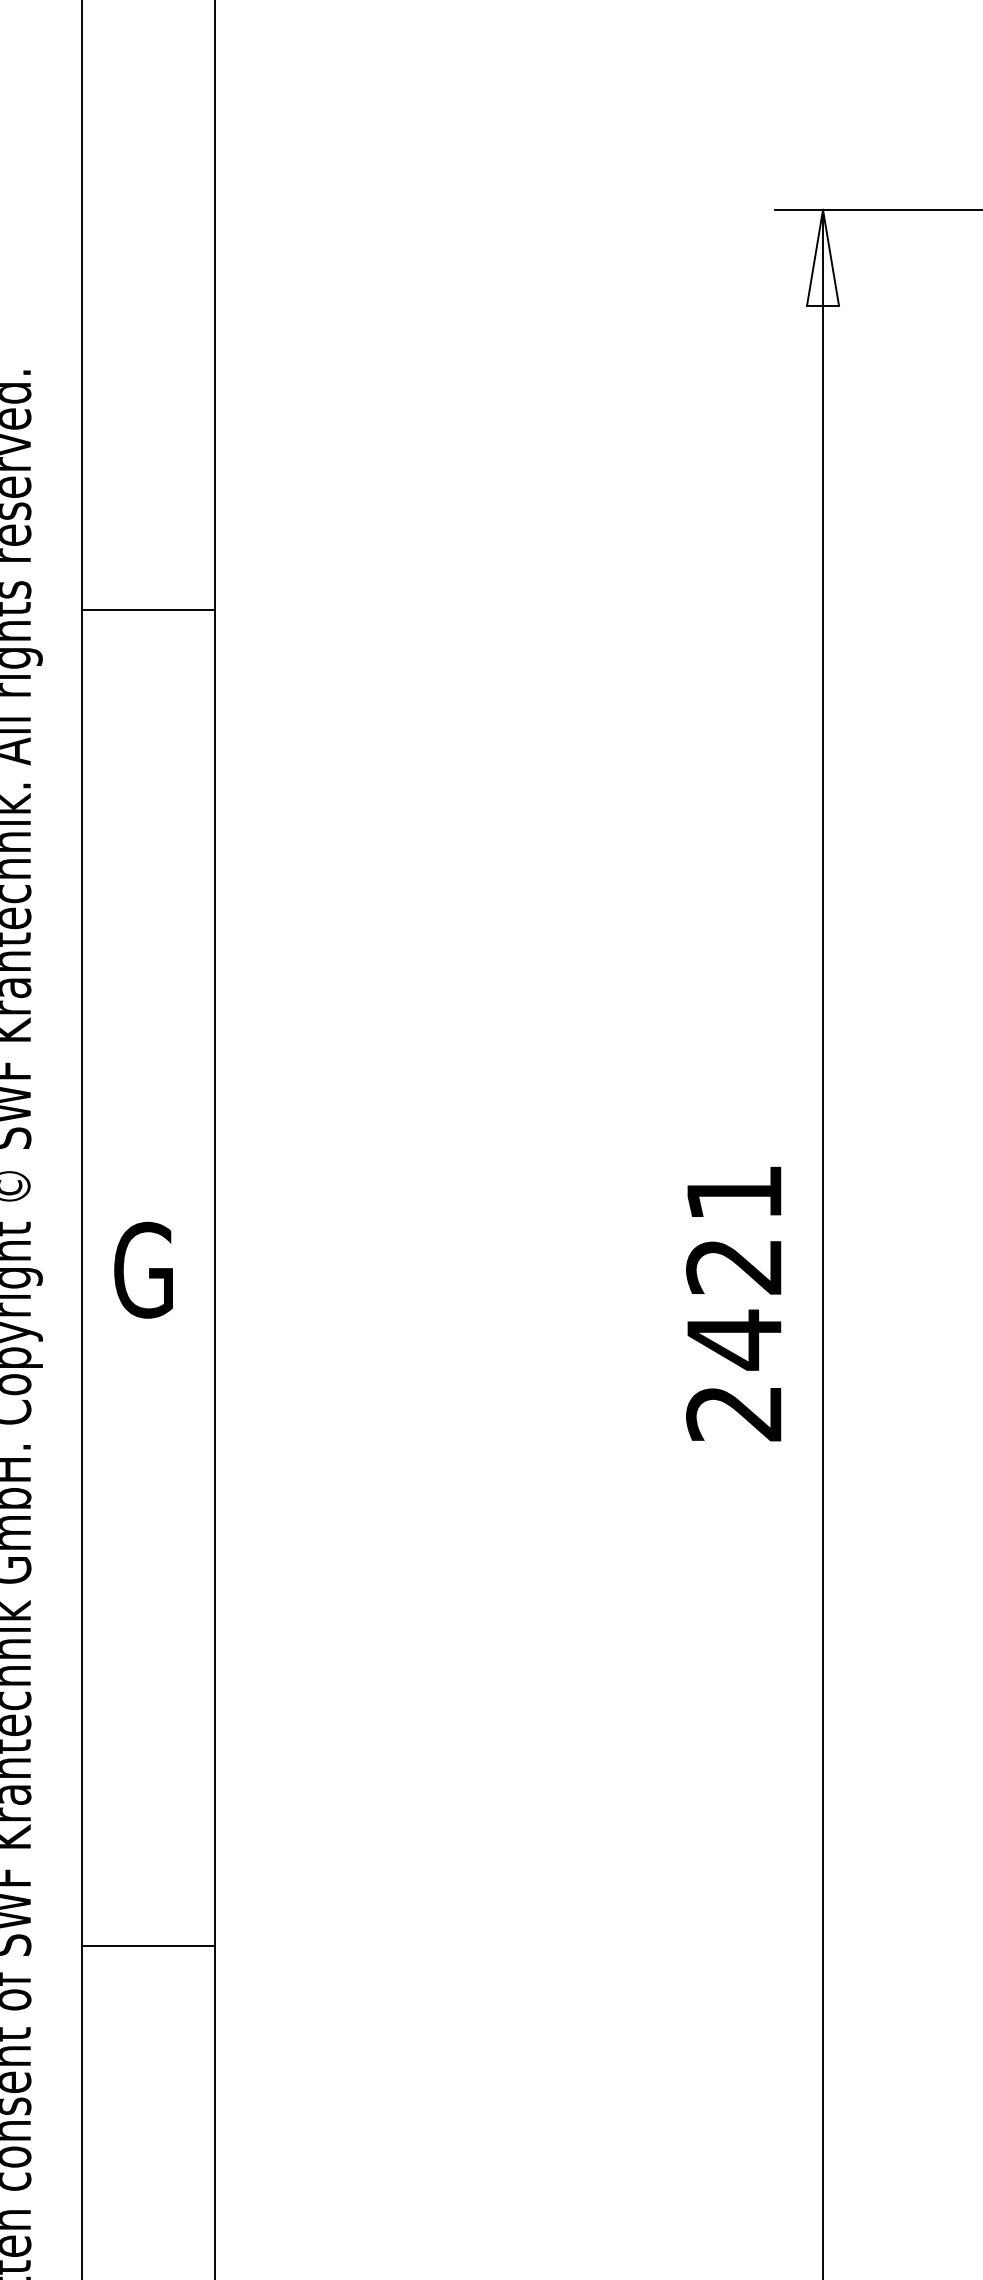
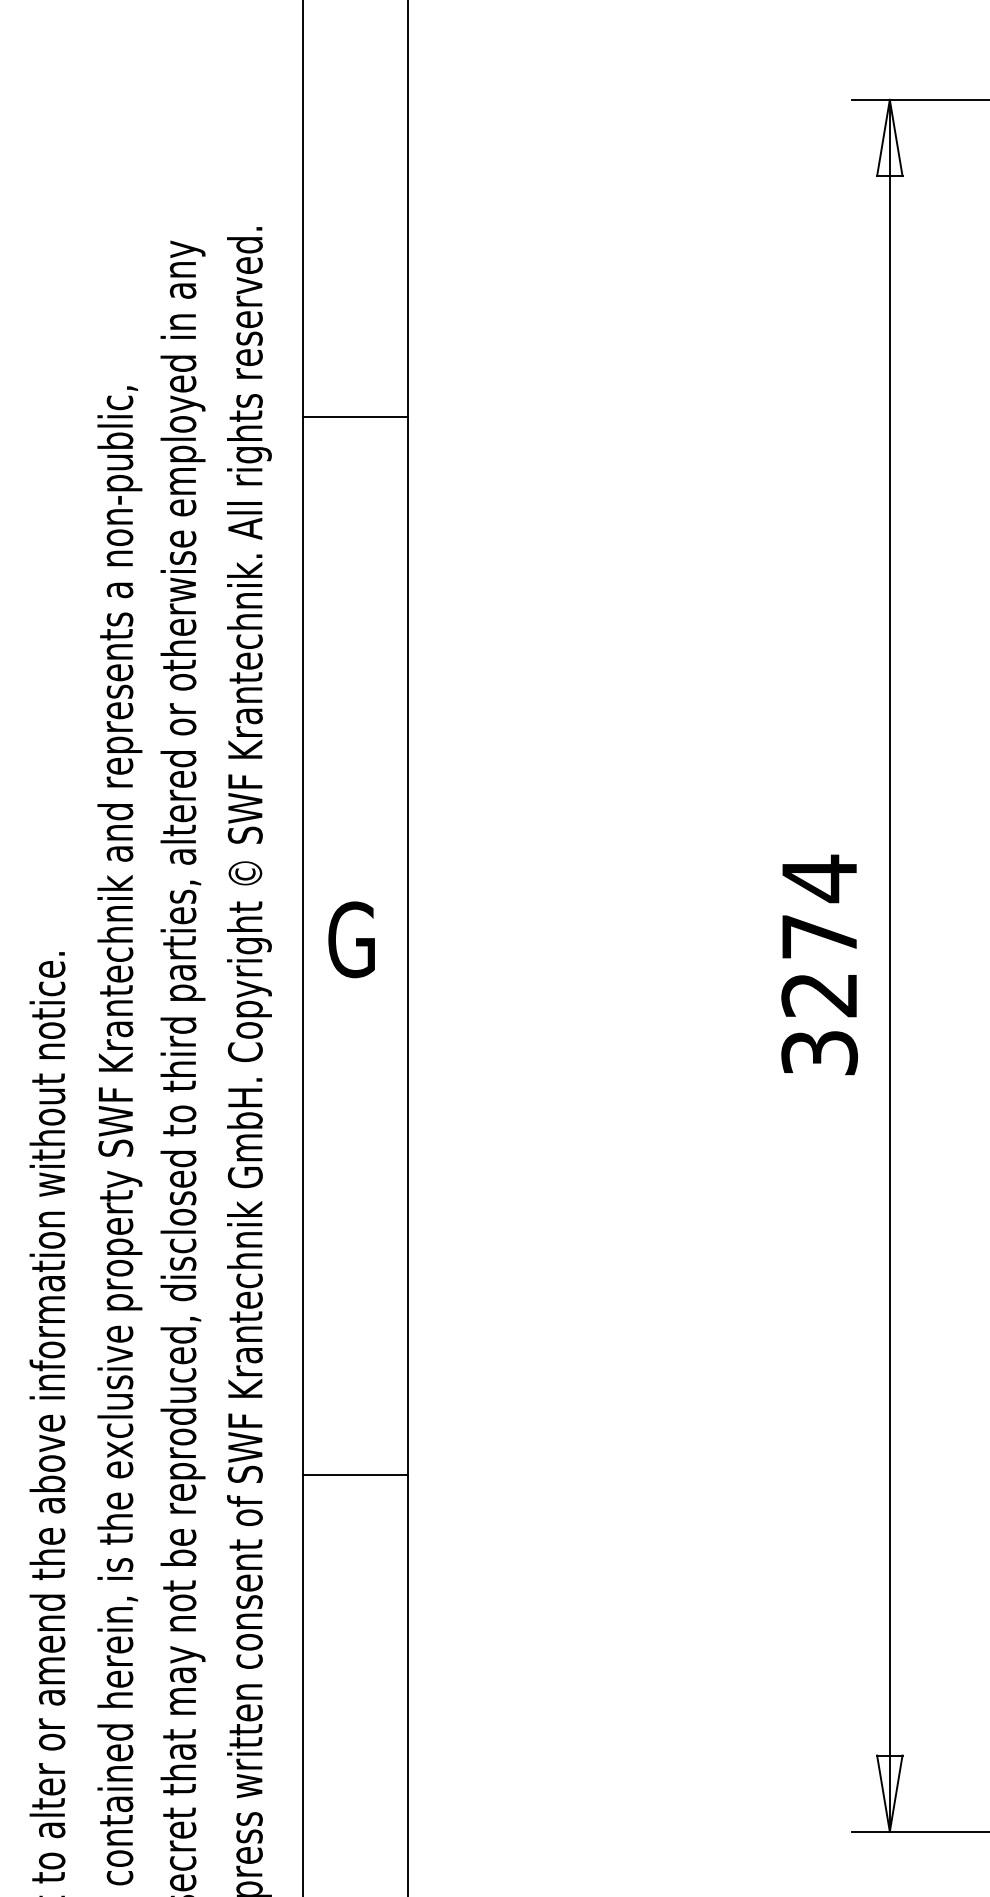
text: (734, 1301) -> (819, 964), 2421 -> 3274

